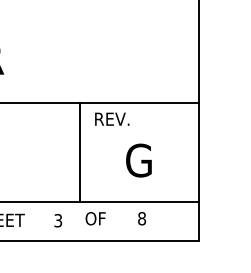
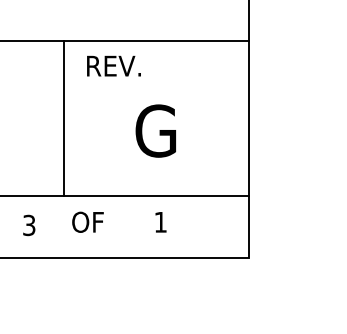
text: (142, 218) -> (161, 221), 8 -> 1

